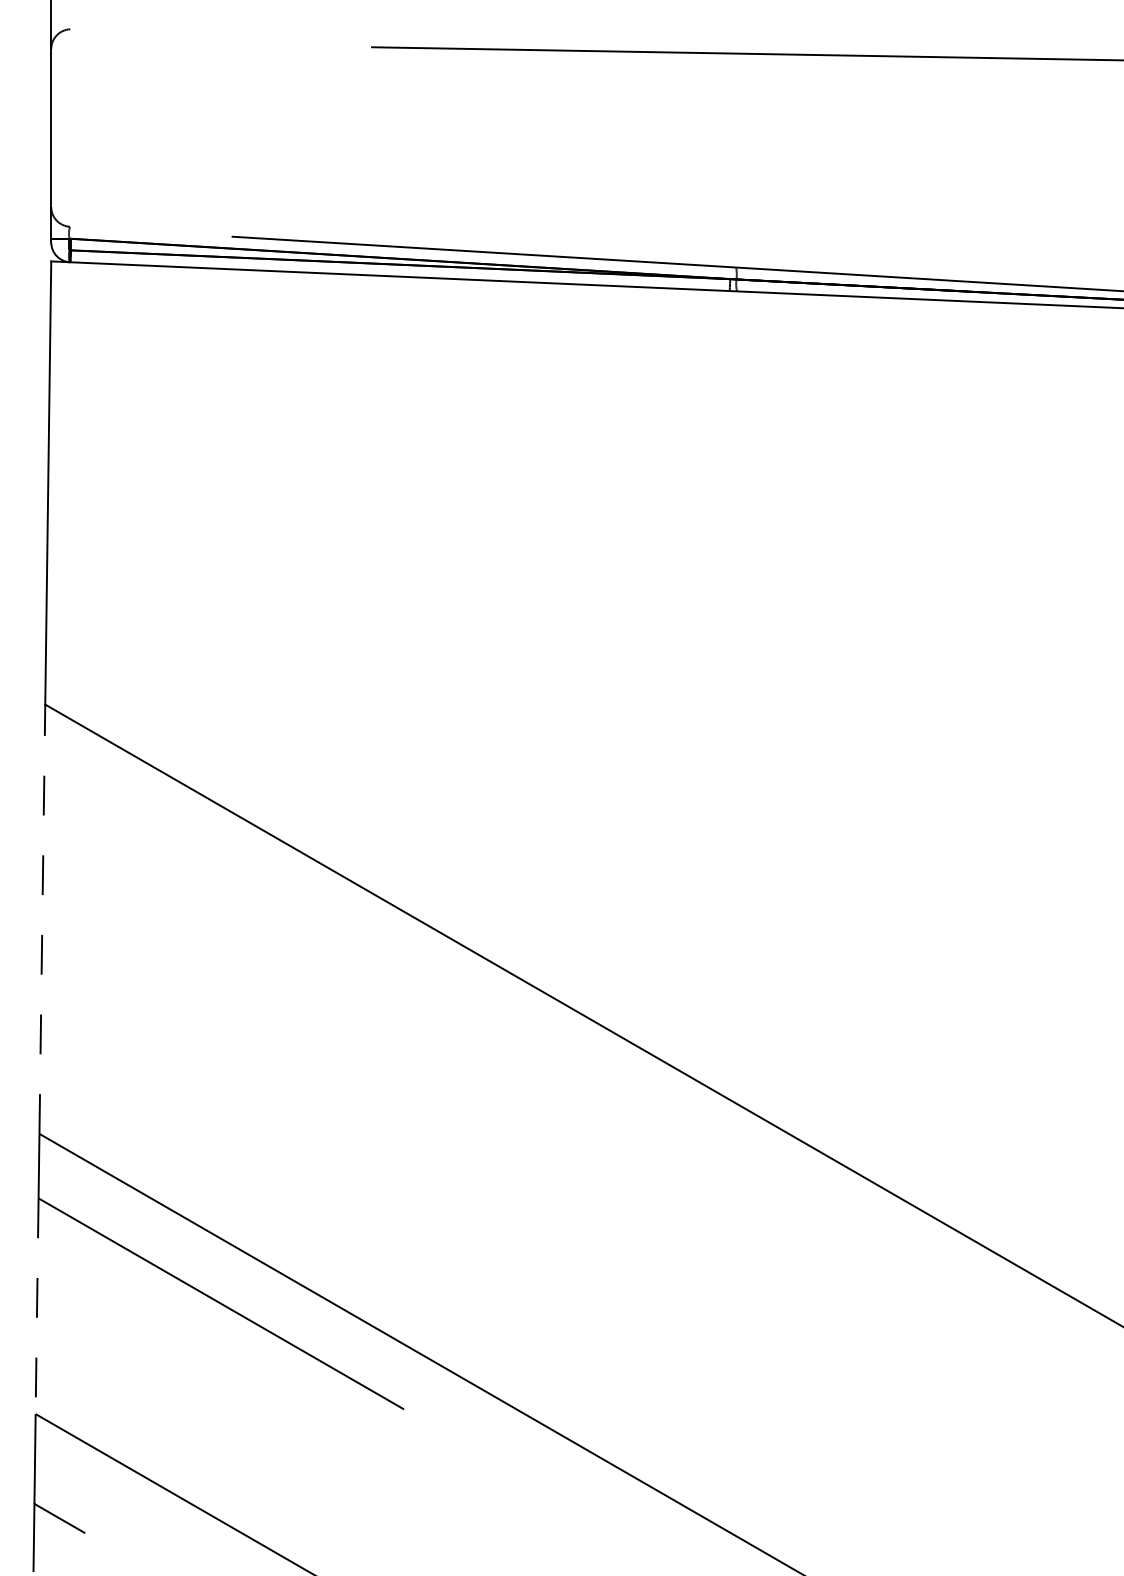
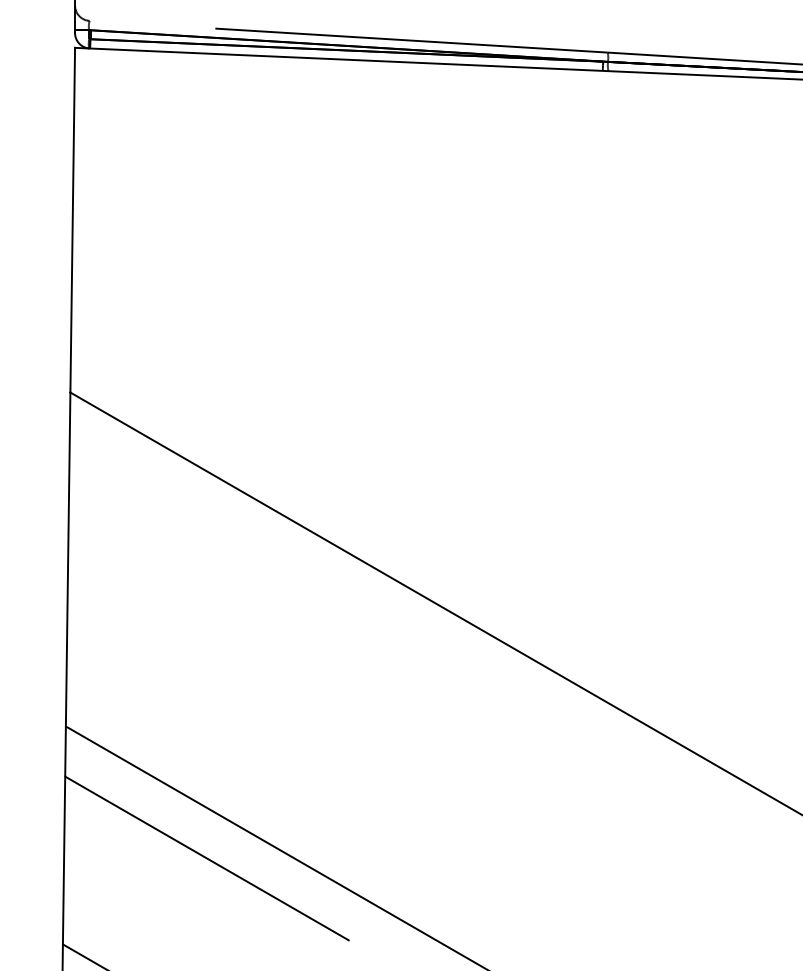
line: (42, 919) -> (68, 559), dashed -> solid
line: (37, 1306) -> (64, 860), dashed -> solid

